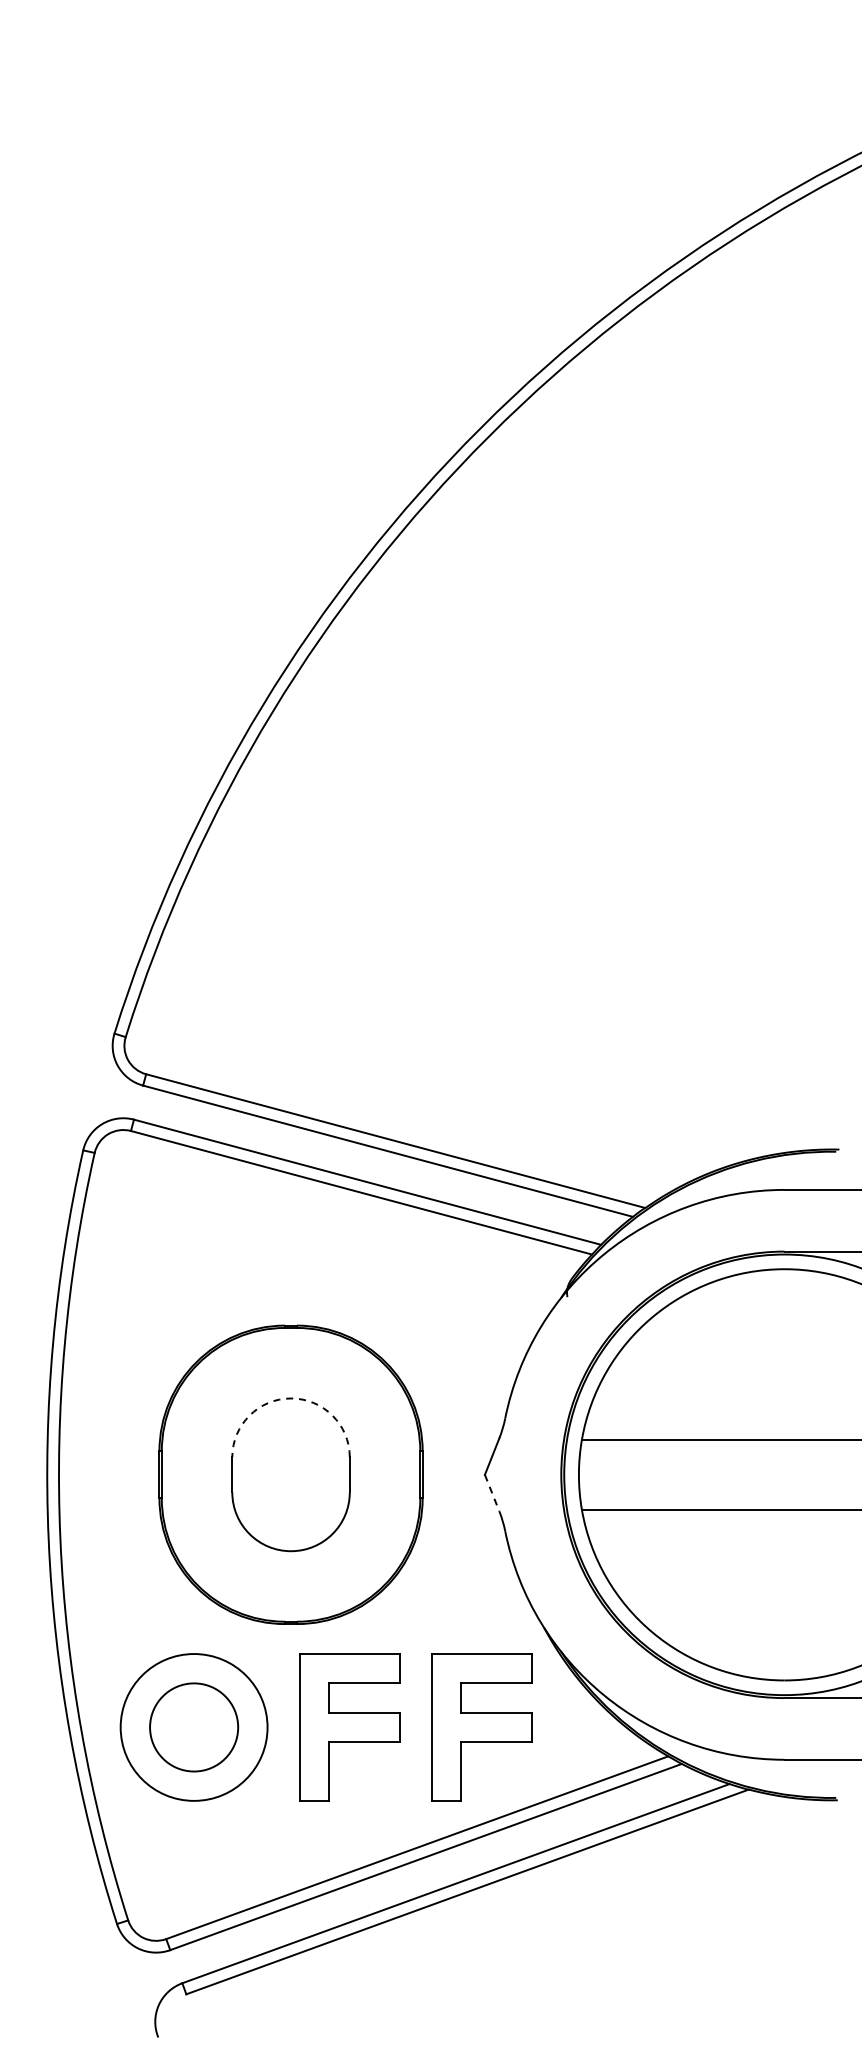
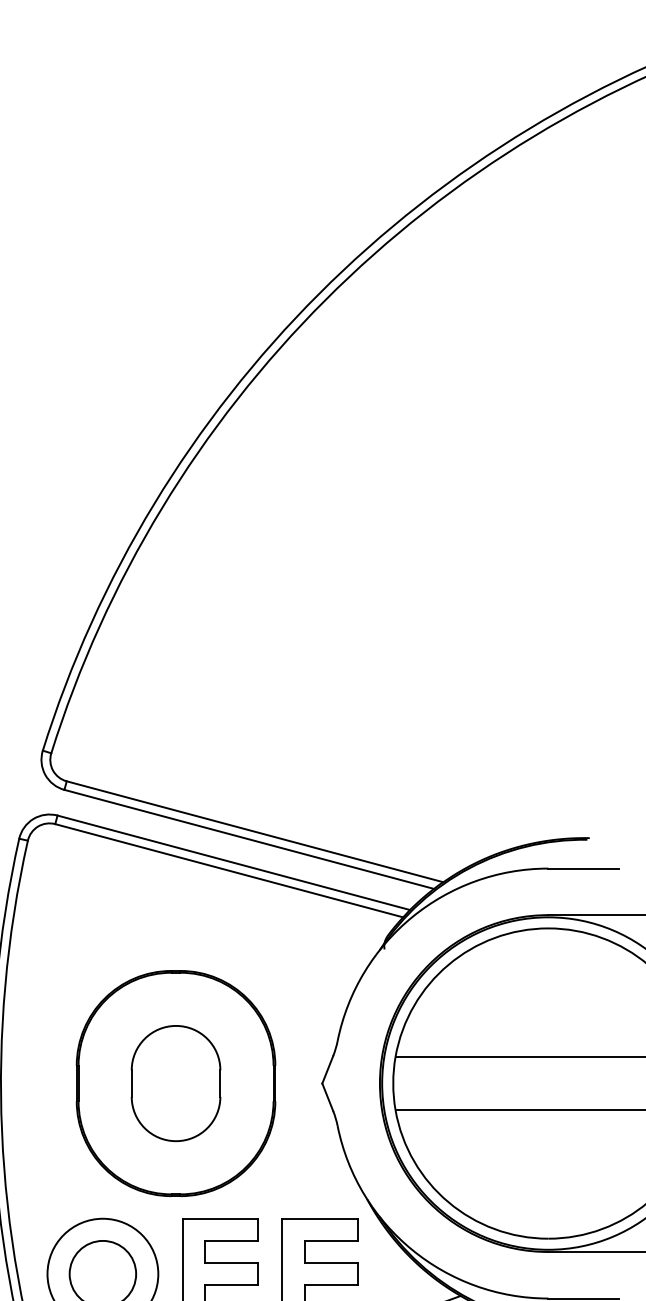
arc: (291, 1398) -> (176, 1025), dashed -> solid
line: (492, 1493) -> (328, 1097), dashed -> solid

